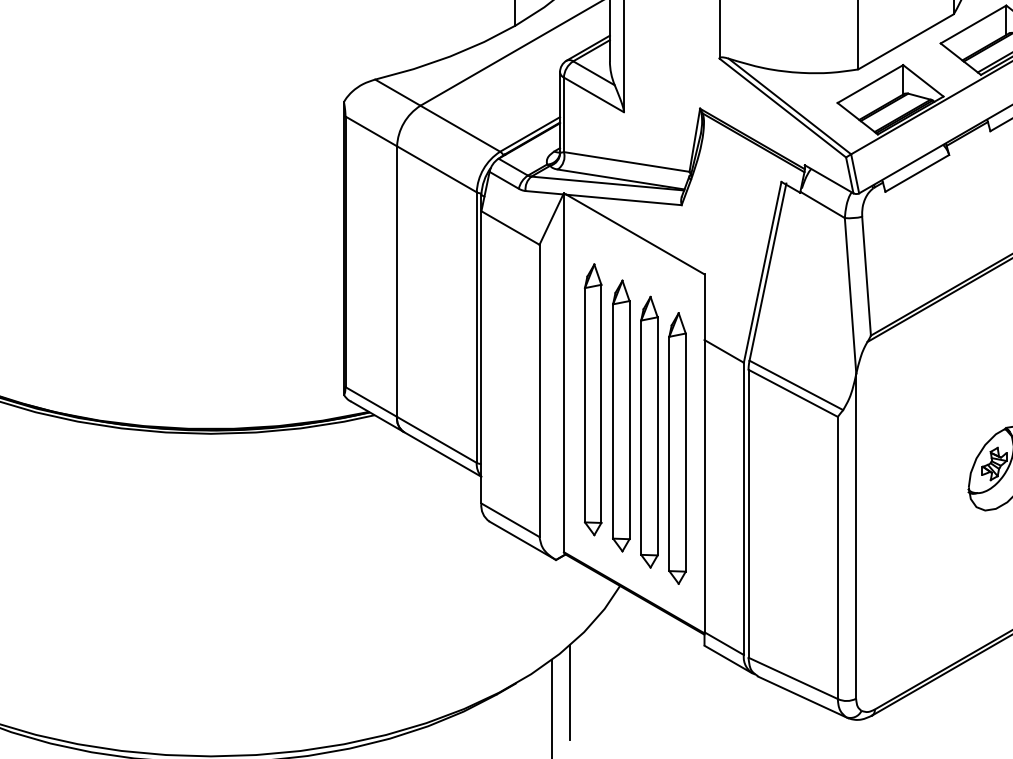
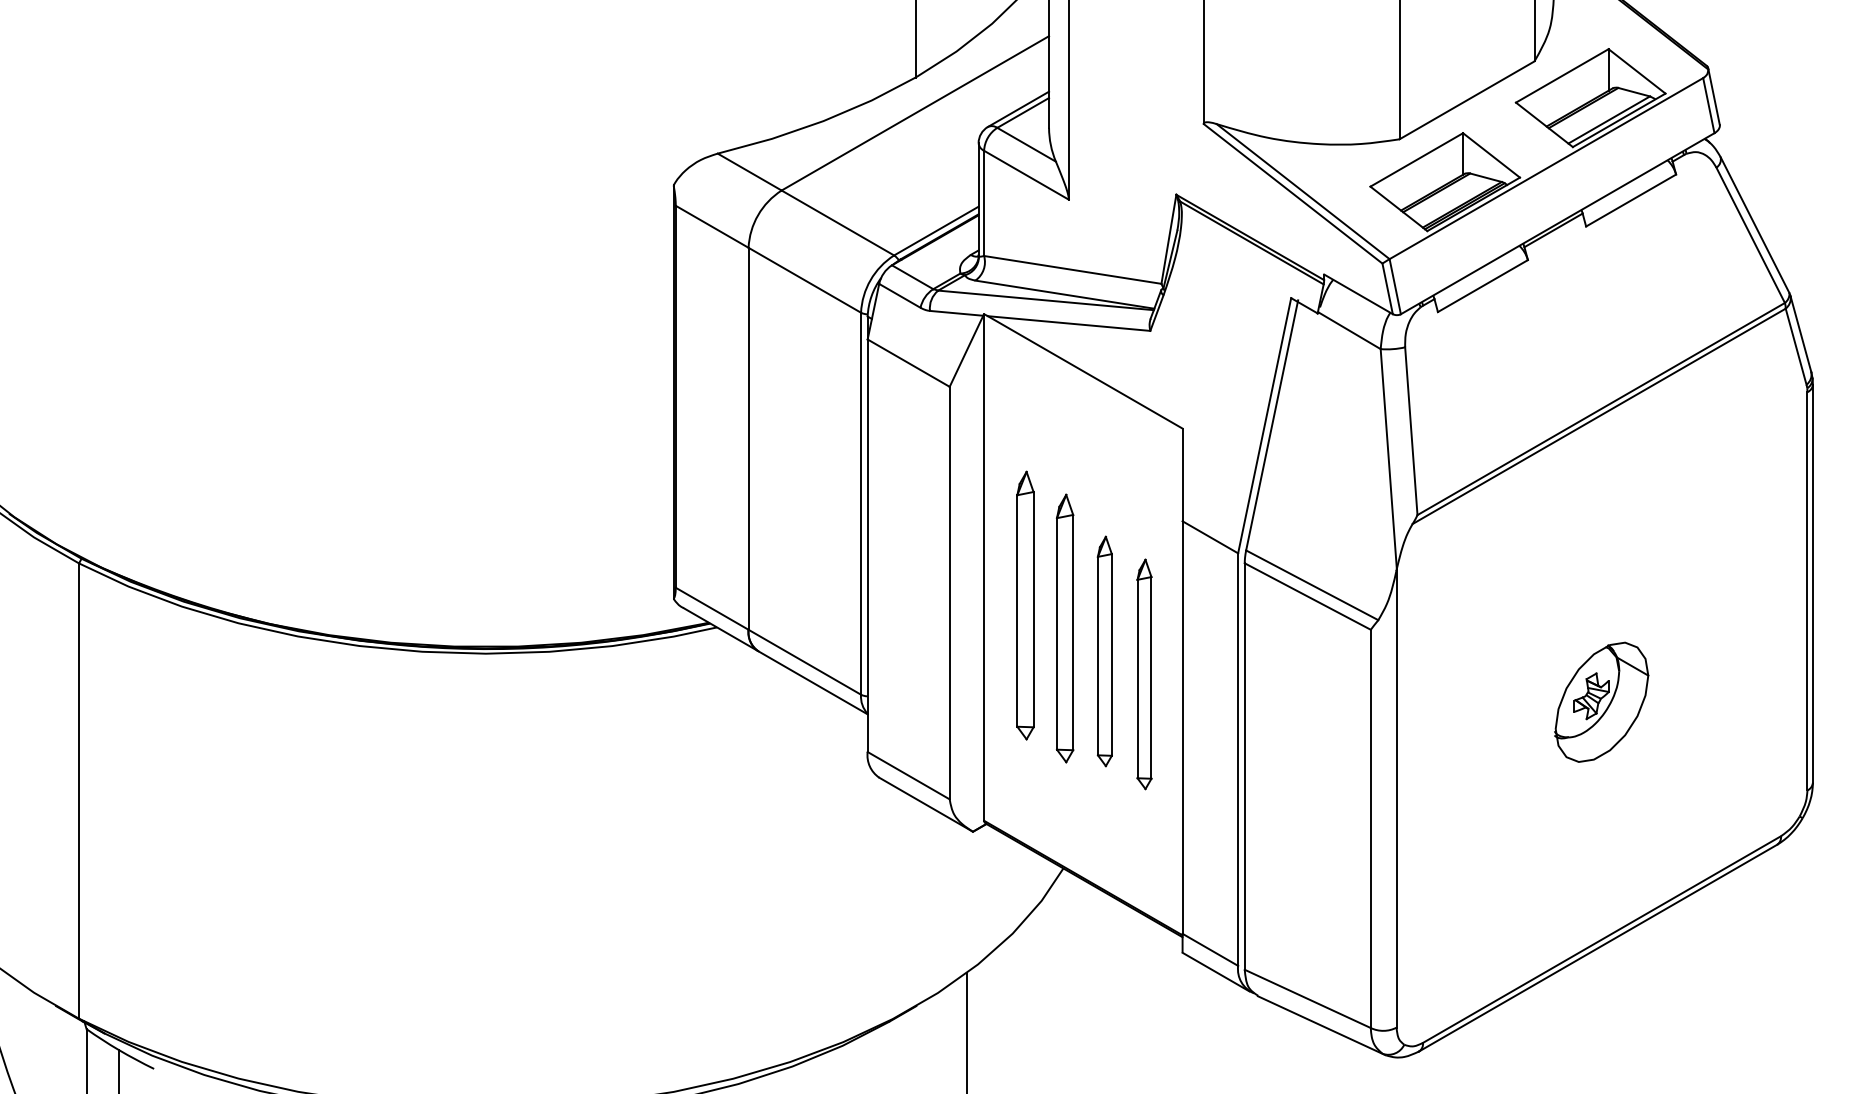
part: (593, 399) -> (1025, 605), size x0.7
part: (620, 415) -> (1064, 628), size x0.7
part: (649, 432) -> (1104, 651), size x0.6
part: (677, 448) -> (1144, 674), size x0.6
line: (569, 692) -> (992, 1018), removed

